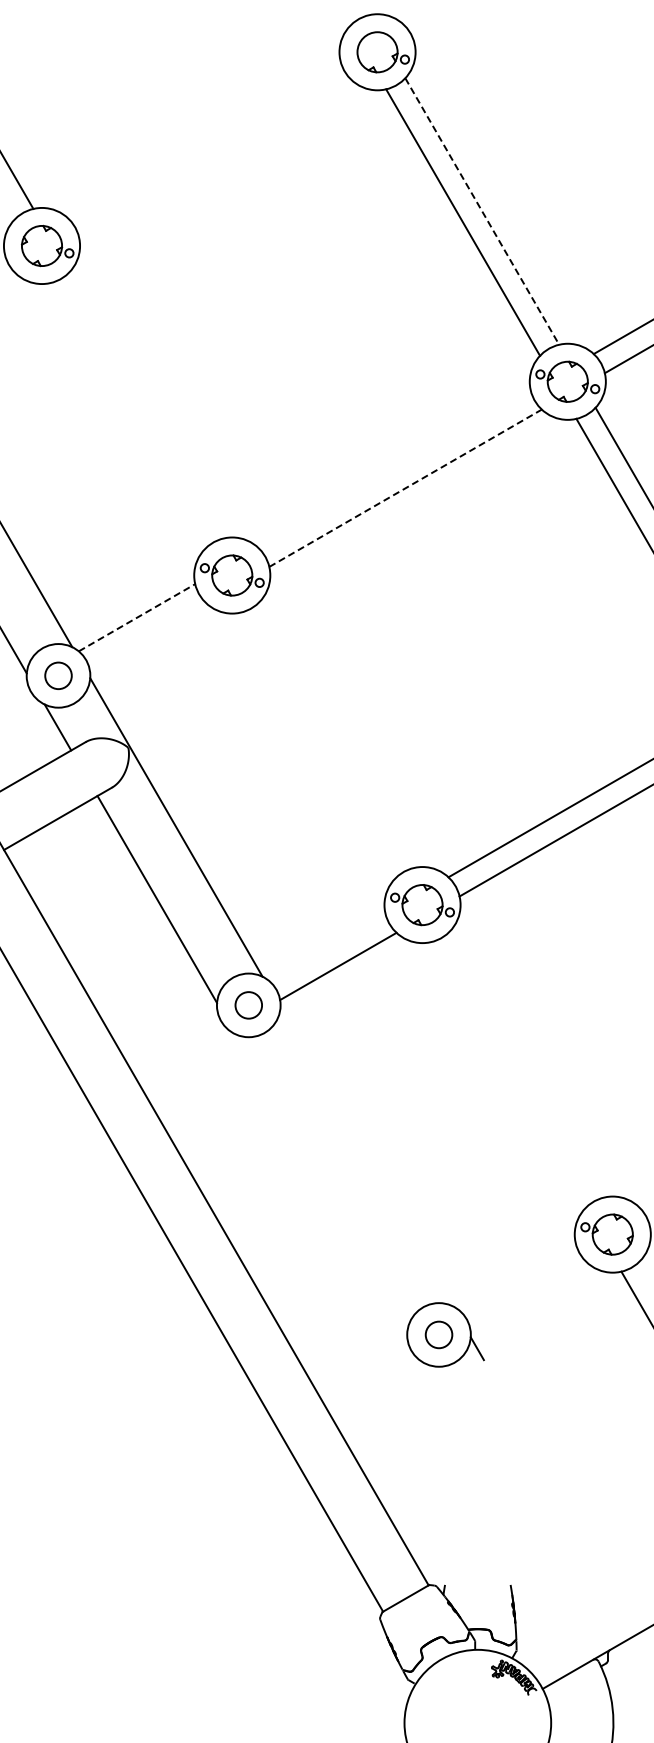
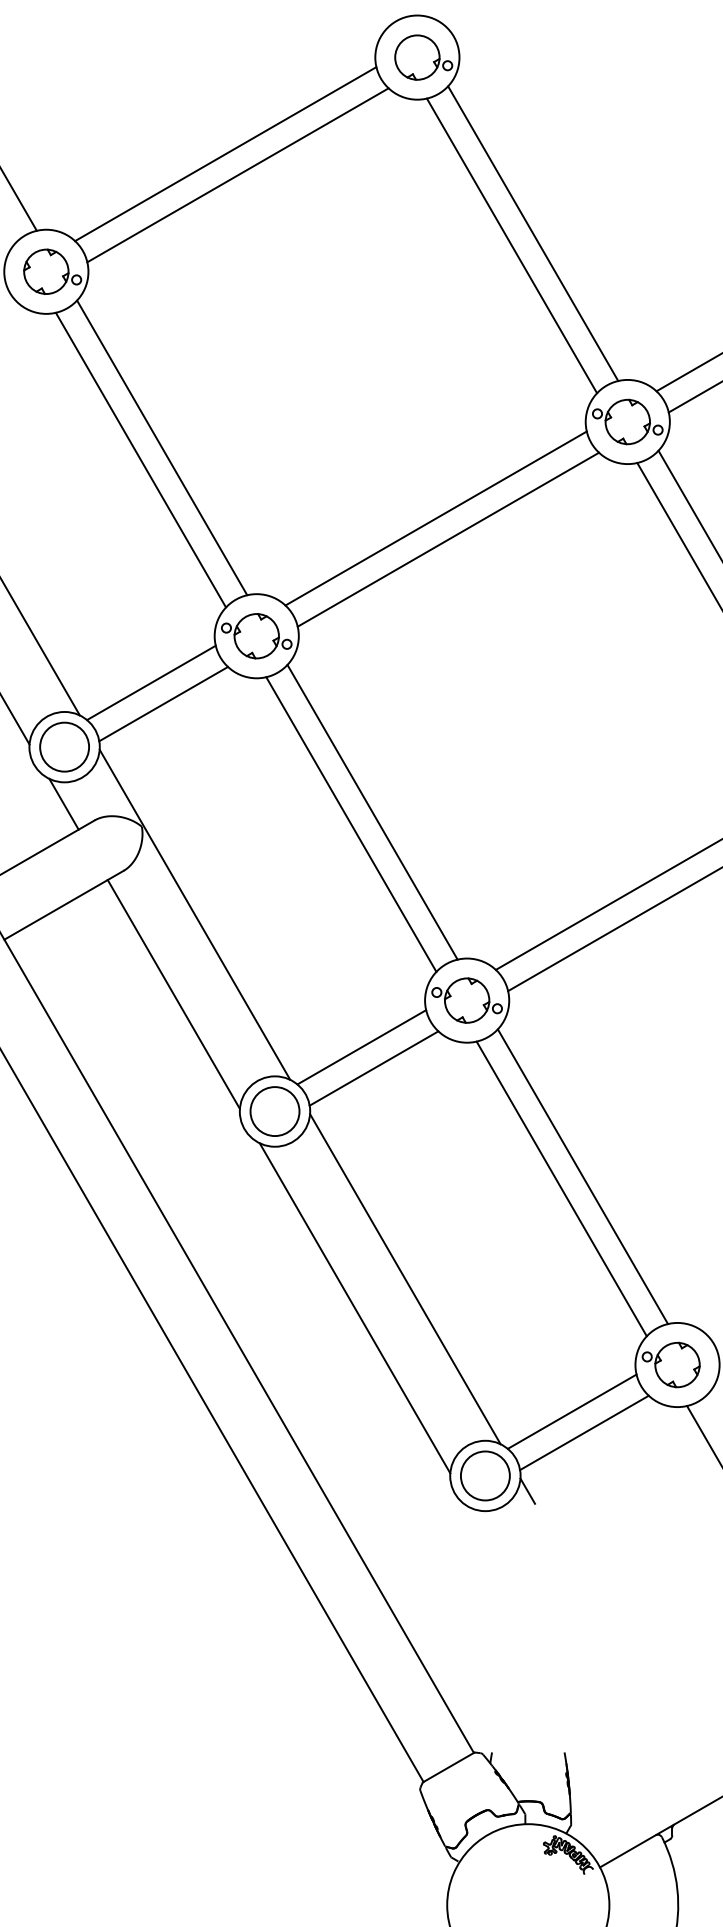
line: (204, 139) -> (226, 154), added
line: (215, 158) -> (238, 175), added
line: (482, 211) -> (533, 233), dashed -> solid
line: (146, 405) -> (161, 448), added
line: (127, 416) -> (140, 460), added
line: (394, 468) -> (436, 517), added
line: (406, 488) -> (449, 539), dashed -> solid
line: (137, 617) -> (151, 682), dashed -> solid
line: (147, 636) -> (163, 703), added
circle: (58, 675) -> (64, 746), size x1.67
line: (336, 734) -> (372, 812), added
line: (317, 745) -> (350, 824), added
line: (327, 946) -> (362, 1046), added
circle: (248, 1005) -> (274, 1111), size x1.67
line: (527, 1064) -> (583, 1176), added
line: (508, 1075) -> (562, 1189), added
line: (366, 1156) -> (405, 1278), added
line: (320, 1183) -> (354, 1308), added
line: (517, 1276) -> (572, 1411), added
line: (528, 1295) -> (584, 1432), added
circle: (438, 1334) -> (484, 1475), size x1.67

